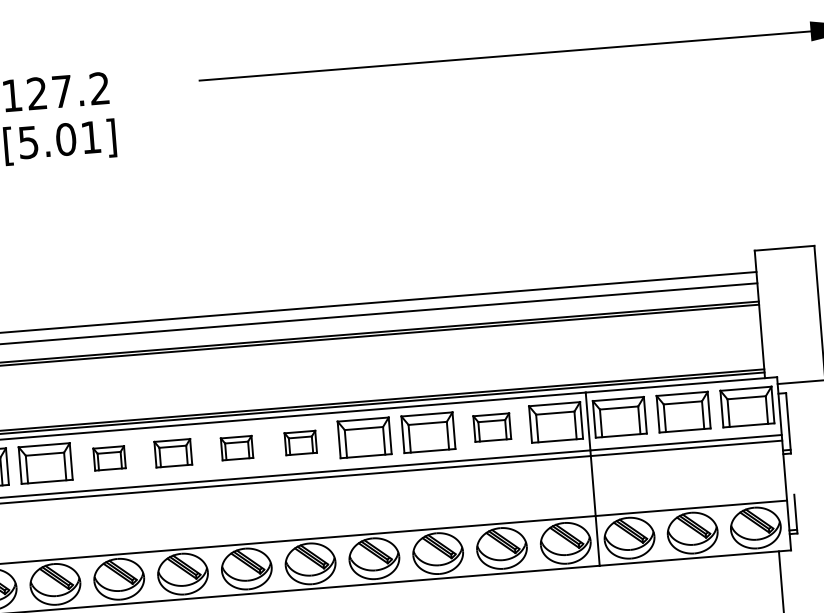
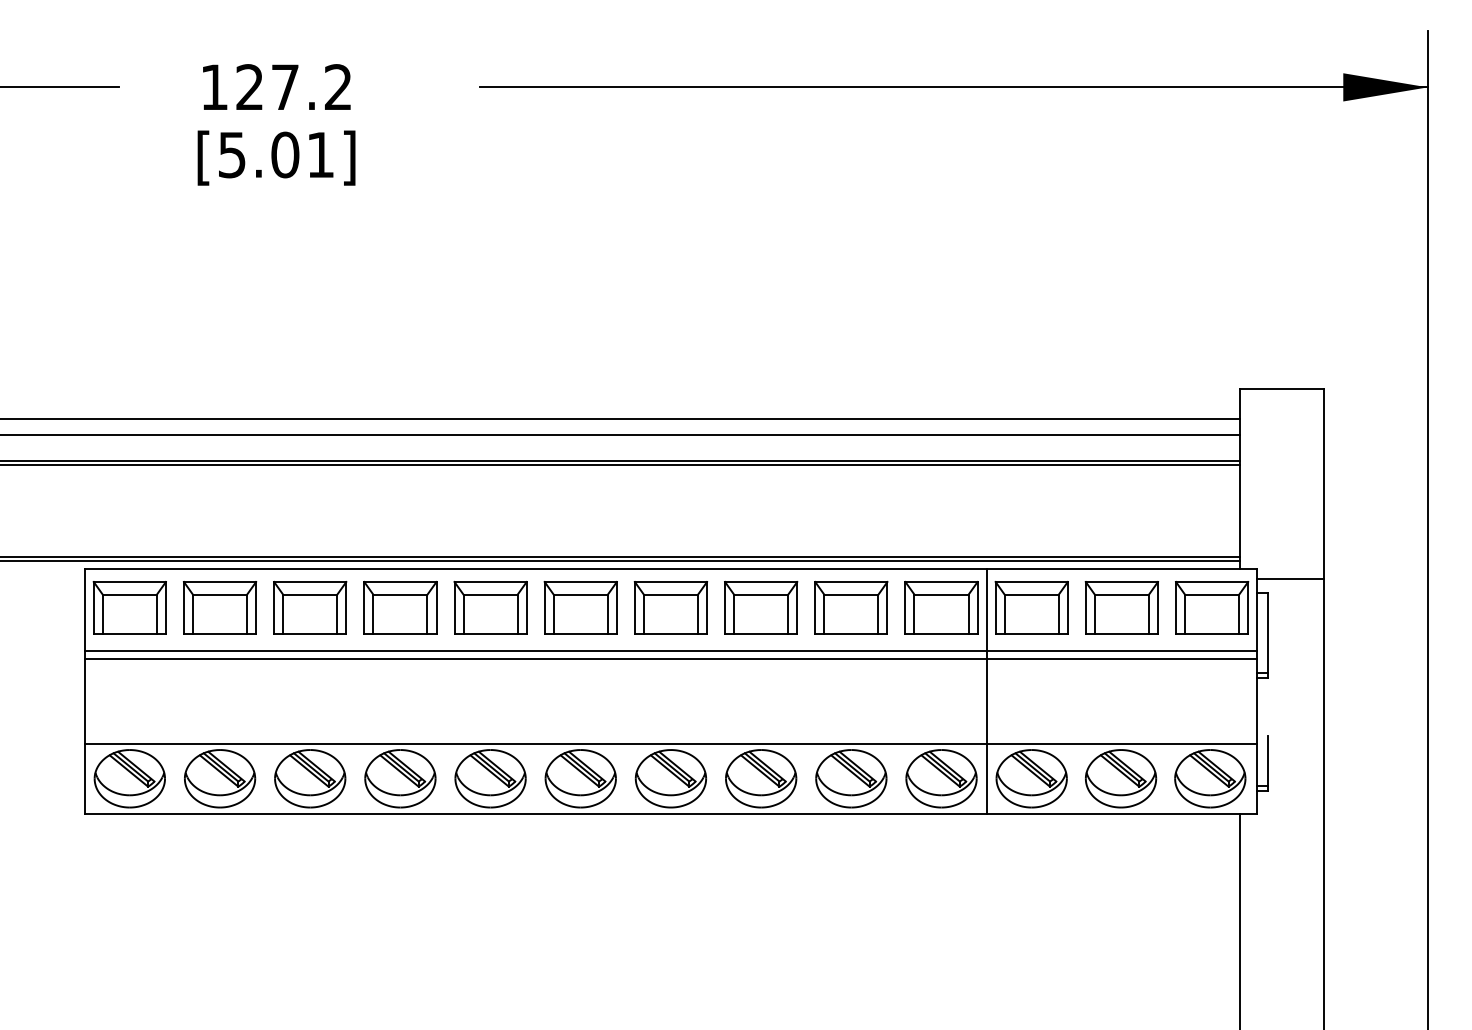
part: (492, 427) -> (851, 607), size x1.43
part: (300, 442) -> (580, 607), size x1.67
part: (237, 447) -> (490, 607), size x1.67
part: (173, 452) -> (400, 607), size x1.43
part: (109, 458) -> (310, 607), size x1.67

